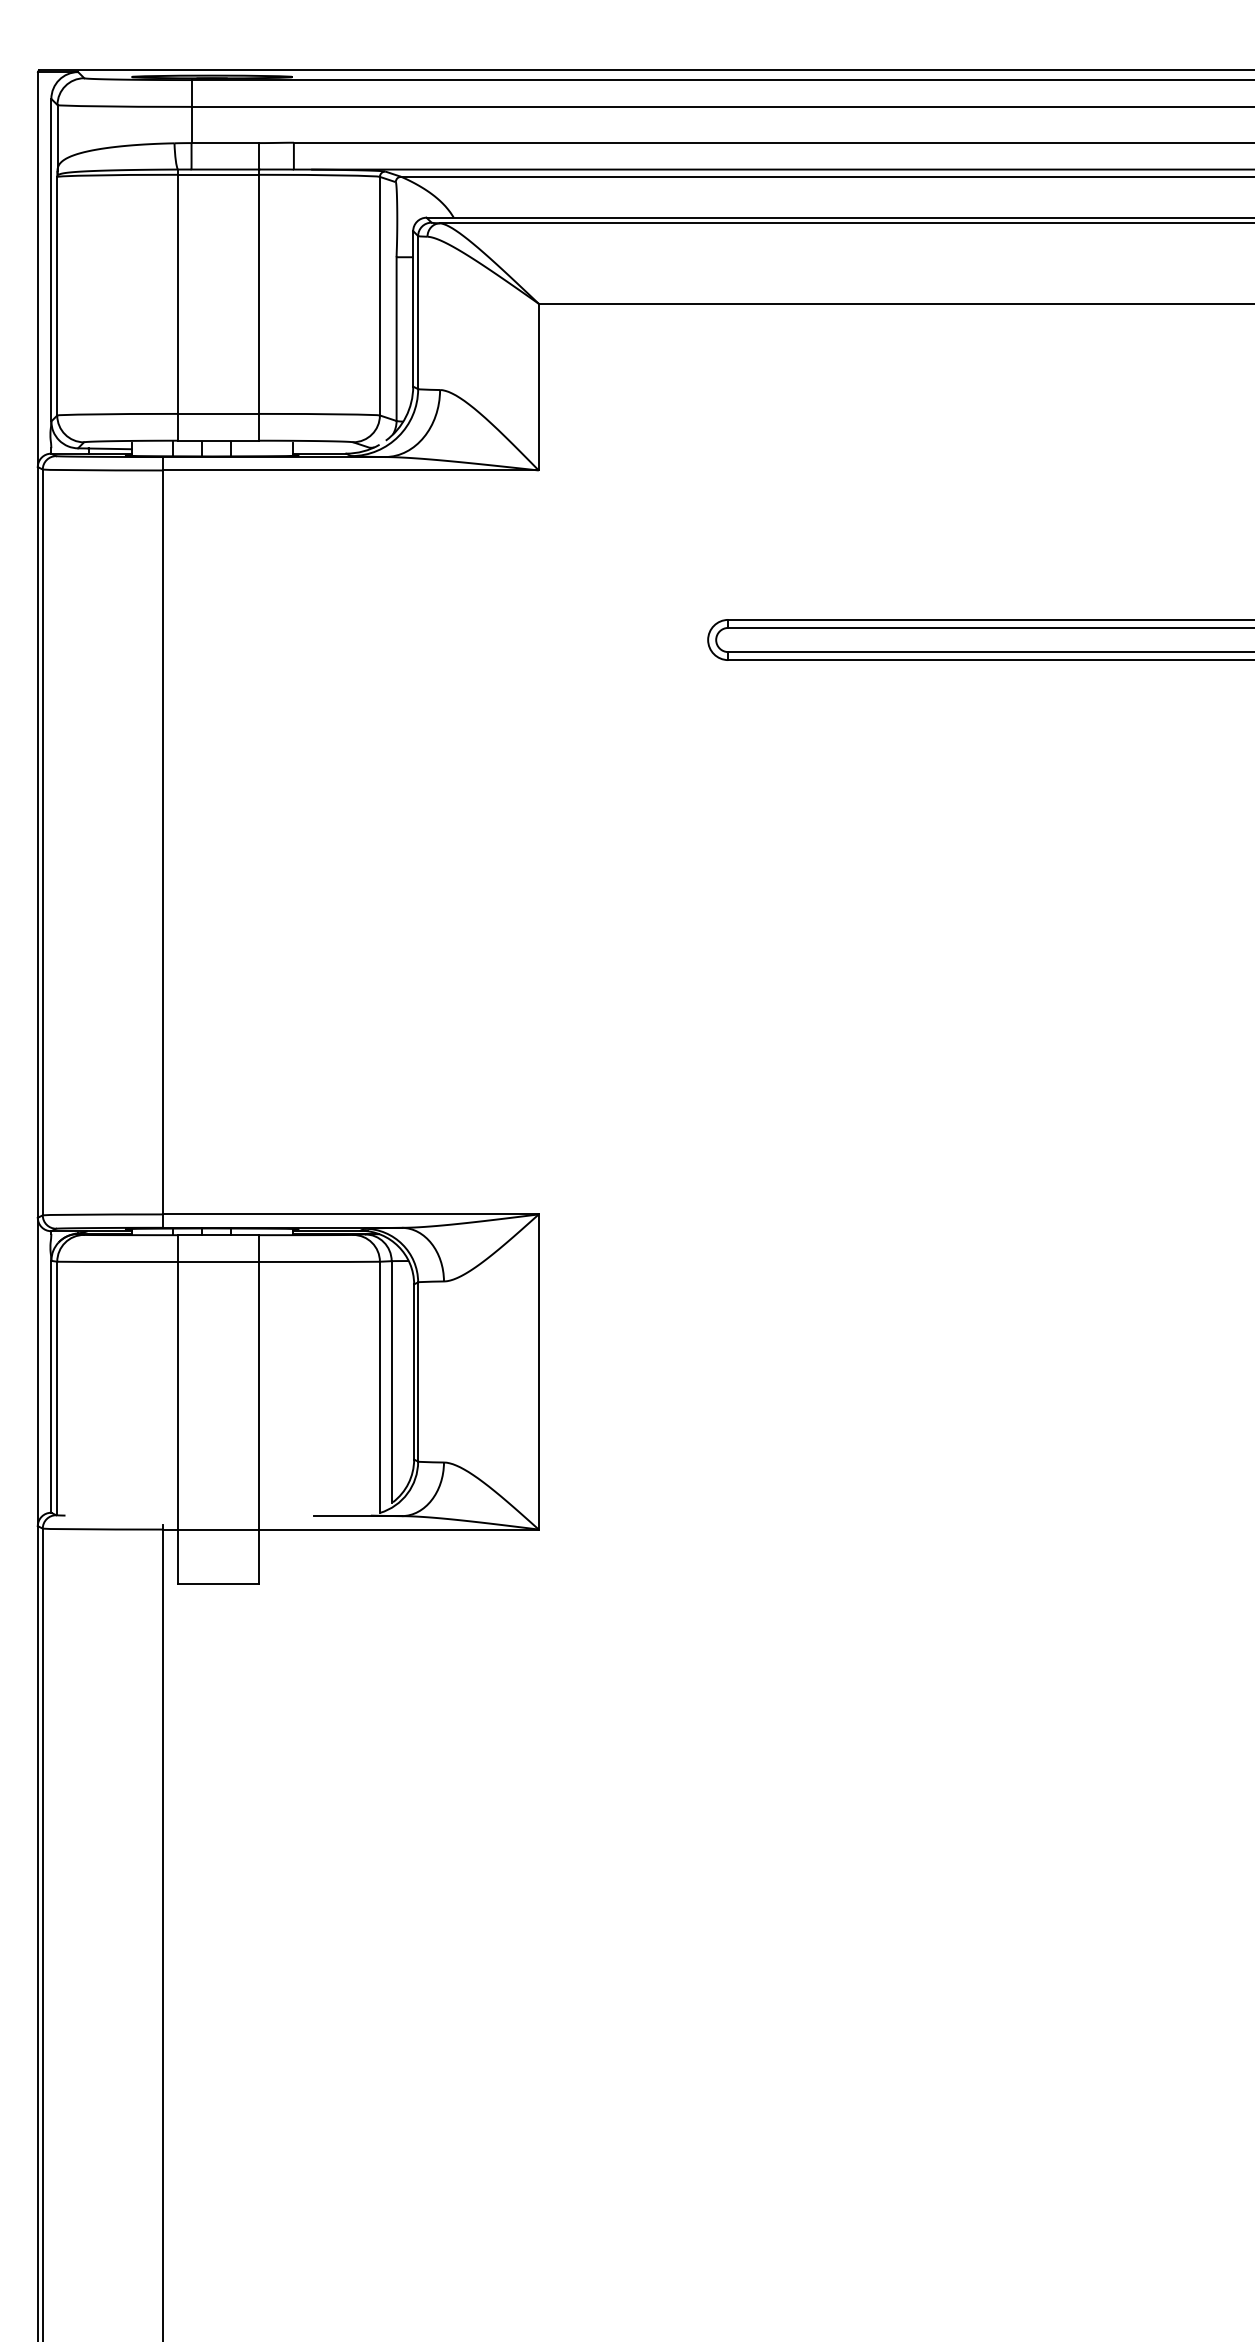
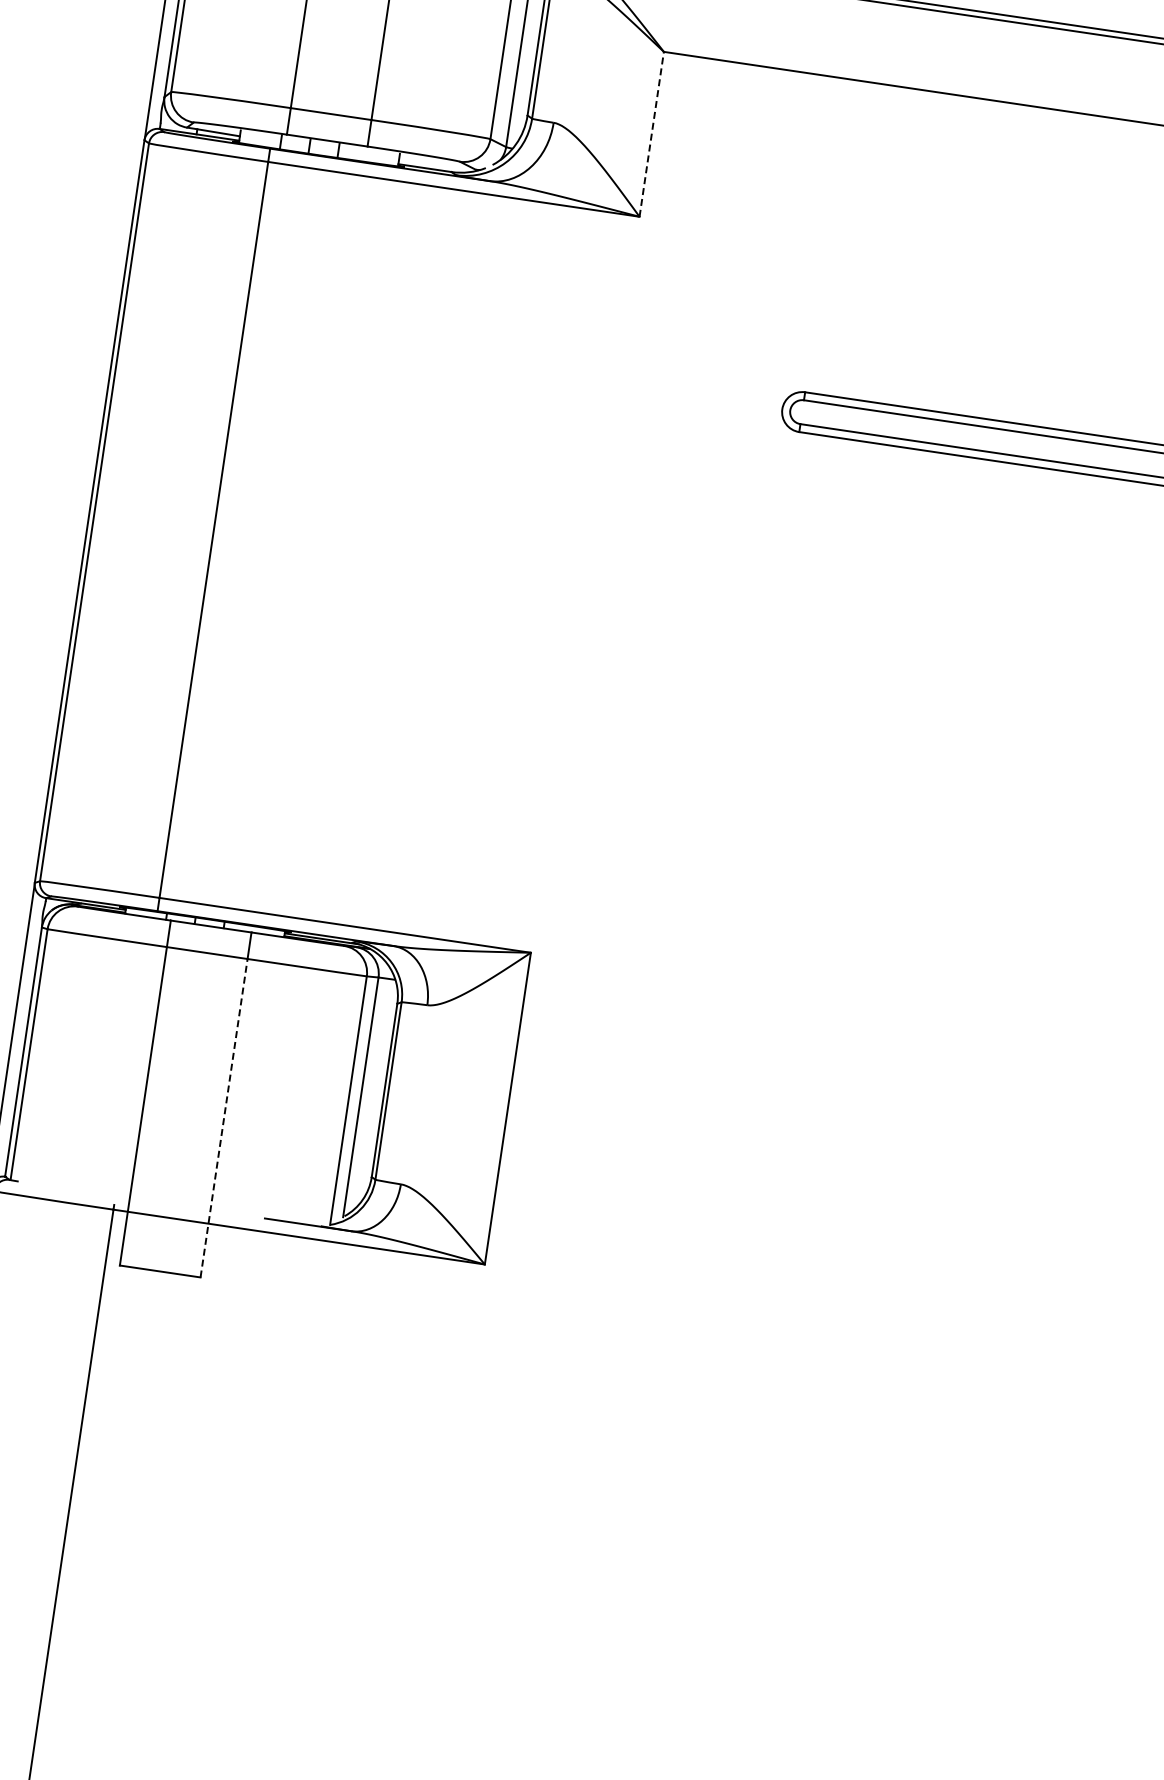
line: (538, 386) -> (651, 133), solid -> dashed
line: (259, 1422) -> (224, 1117), solid -> dashed

